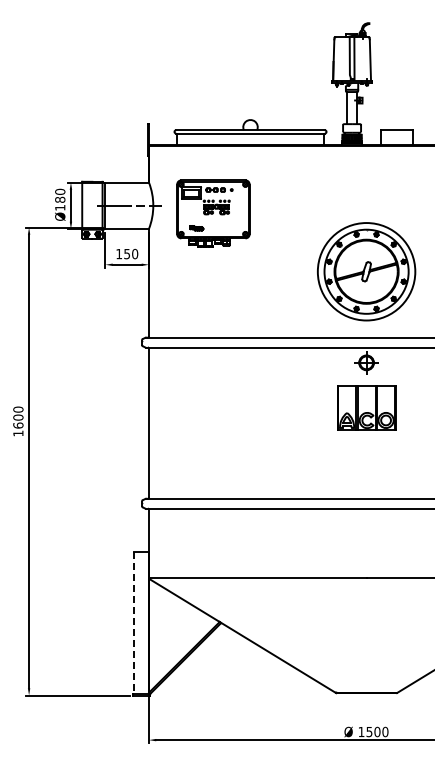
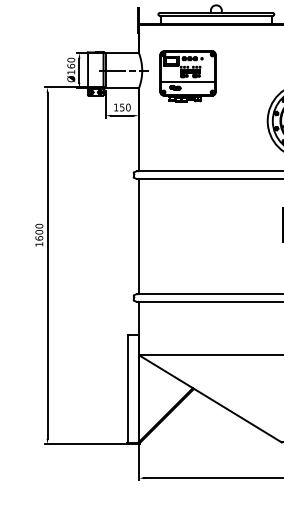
text: (60, 199) -> (71, 65), Ø180 -> Ø160
line: (213, 220) -> (188, 81), added
line: (134, 623) -> (127, 389), dashed -> solid

